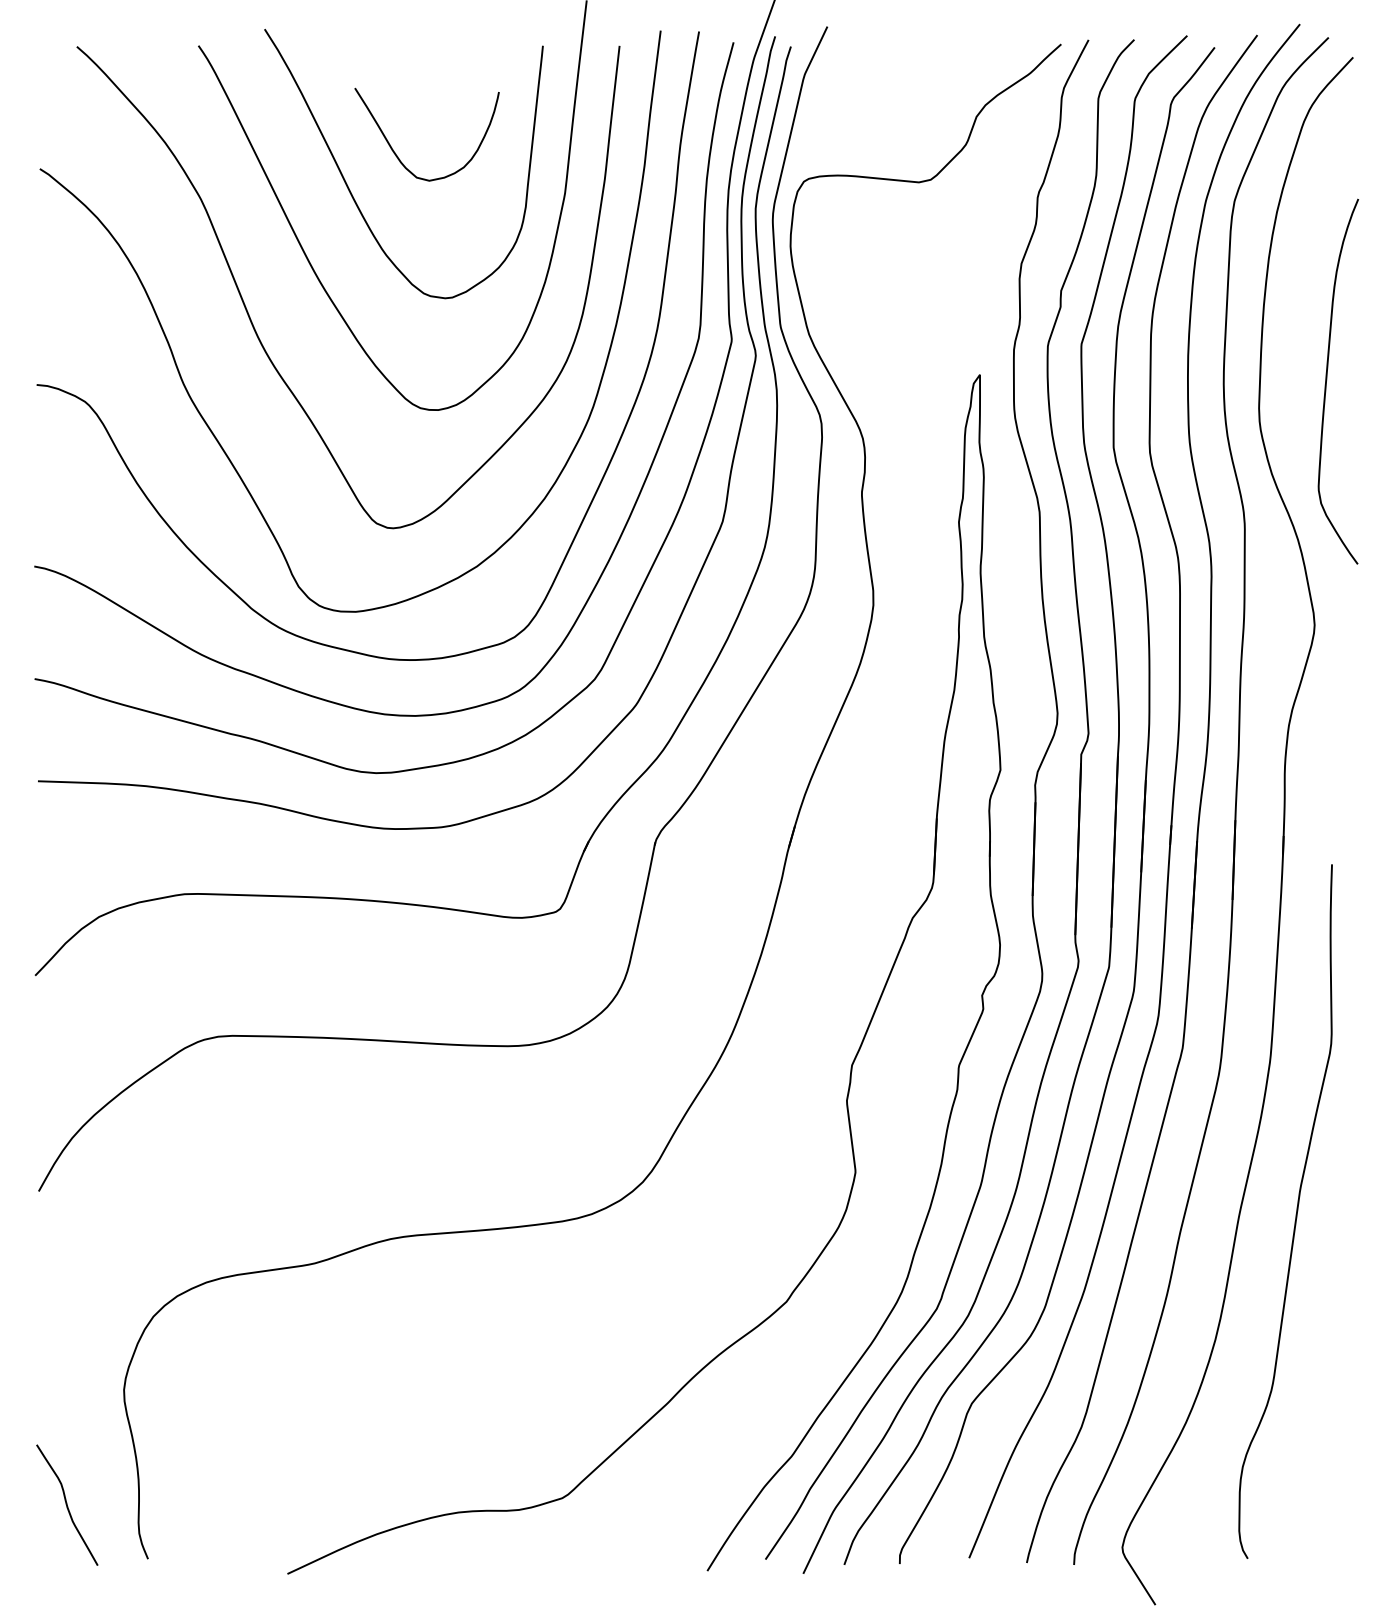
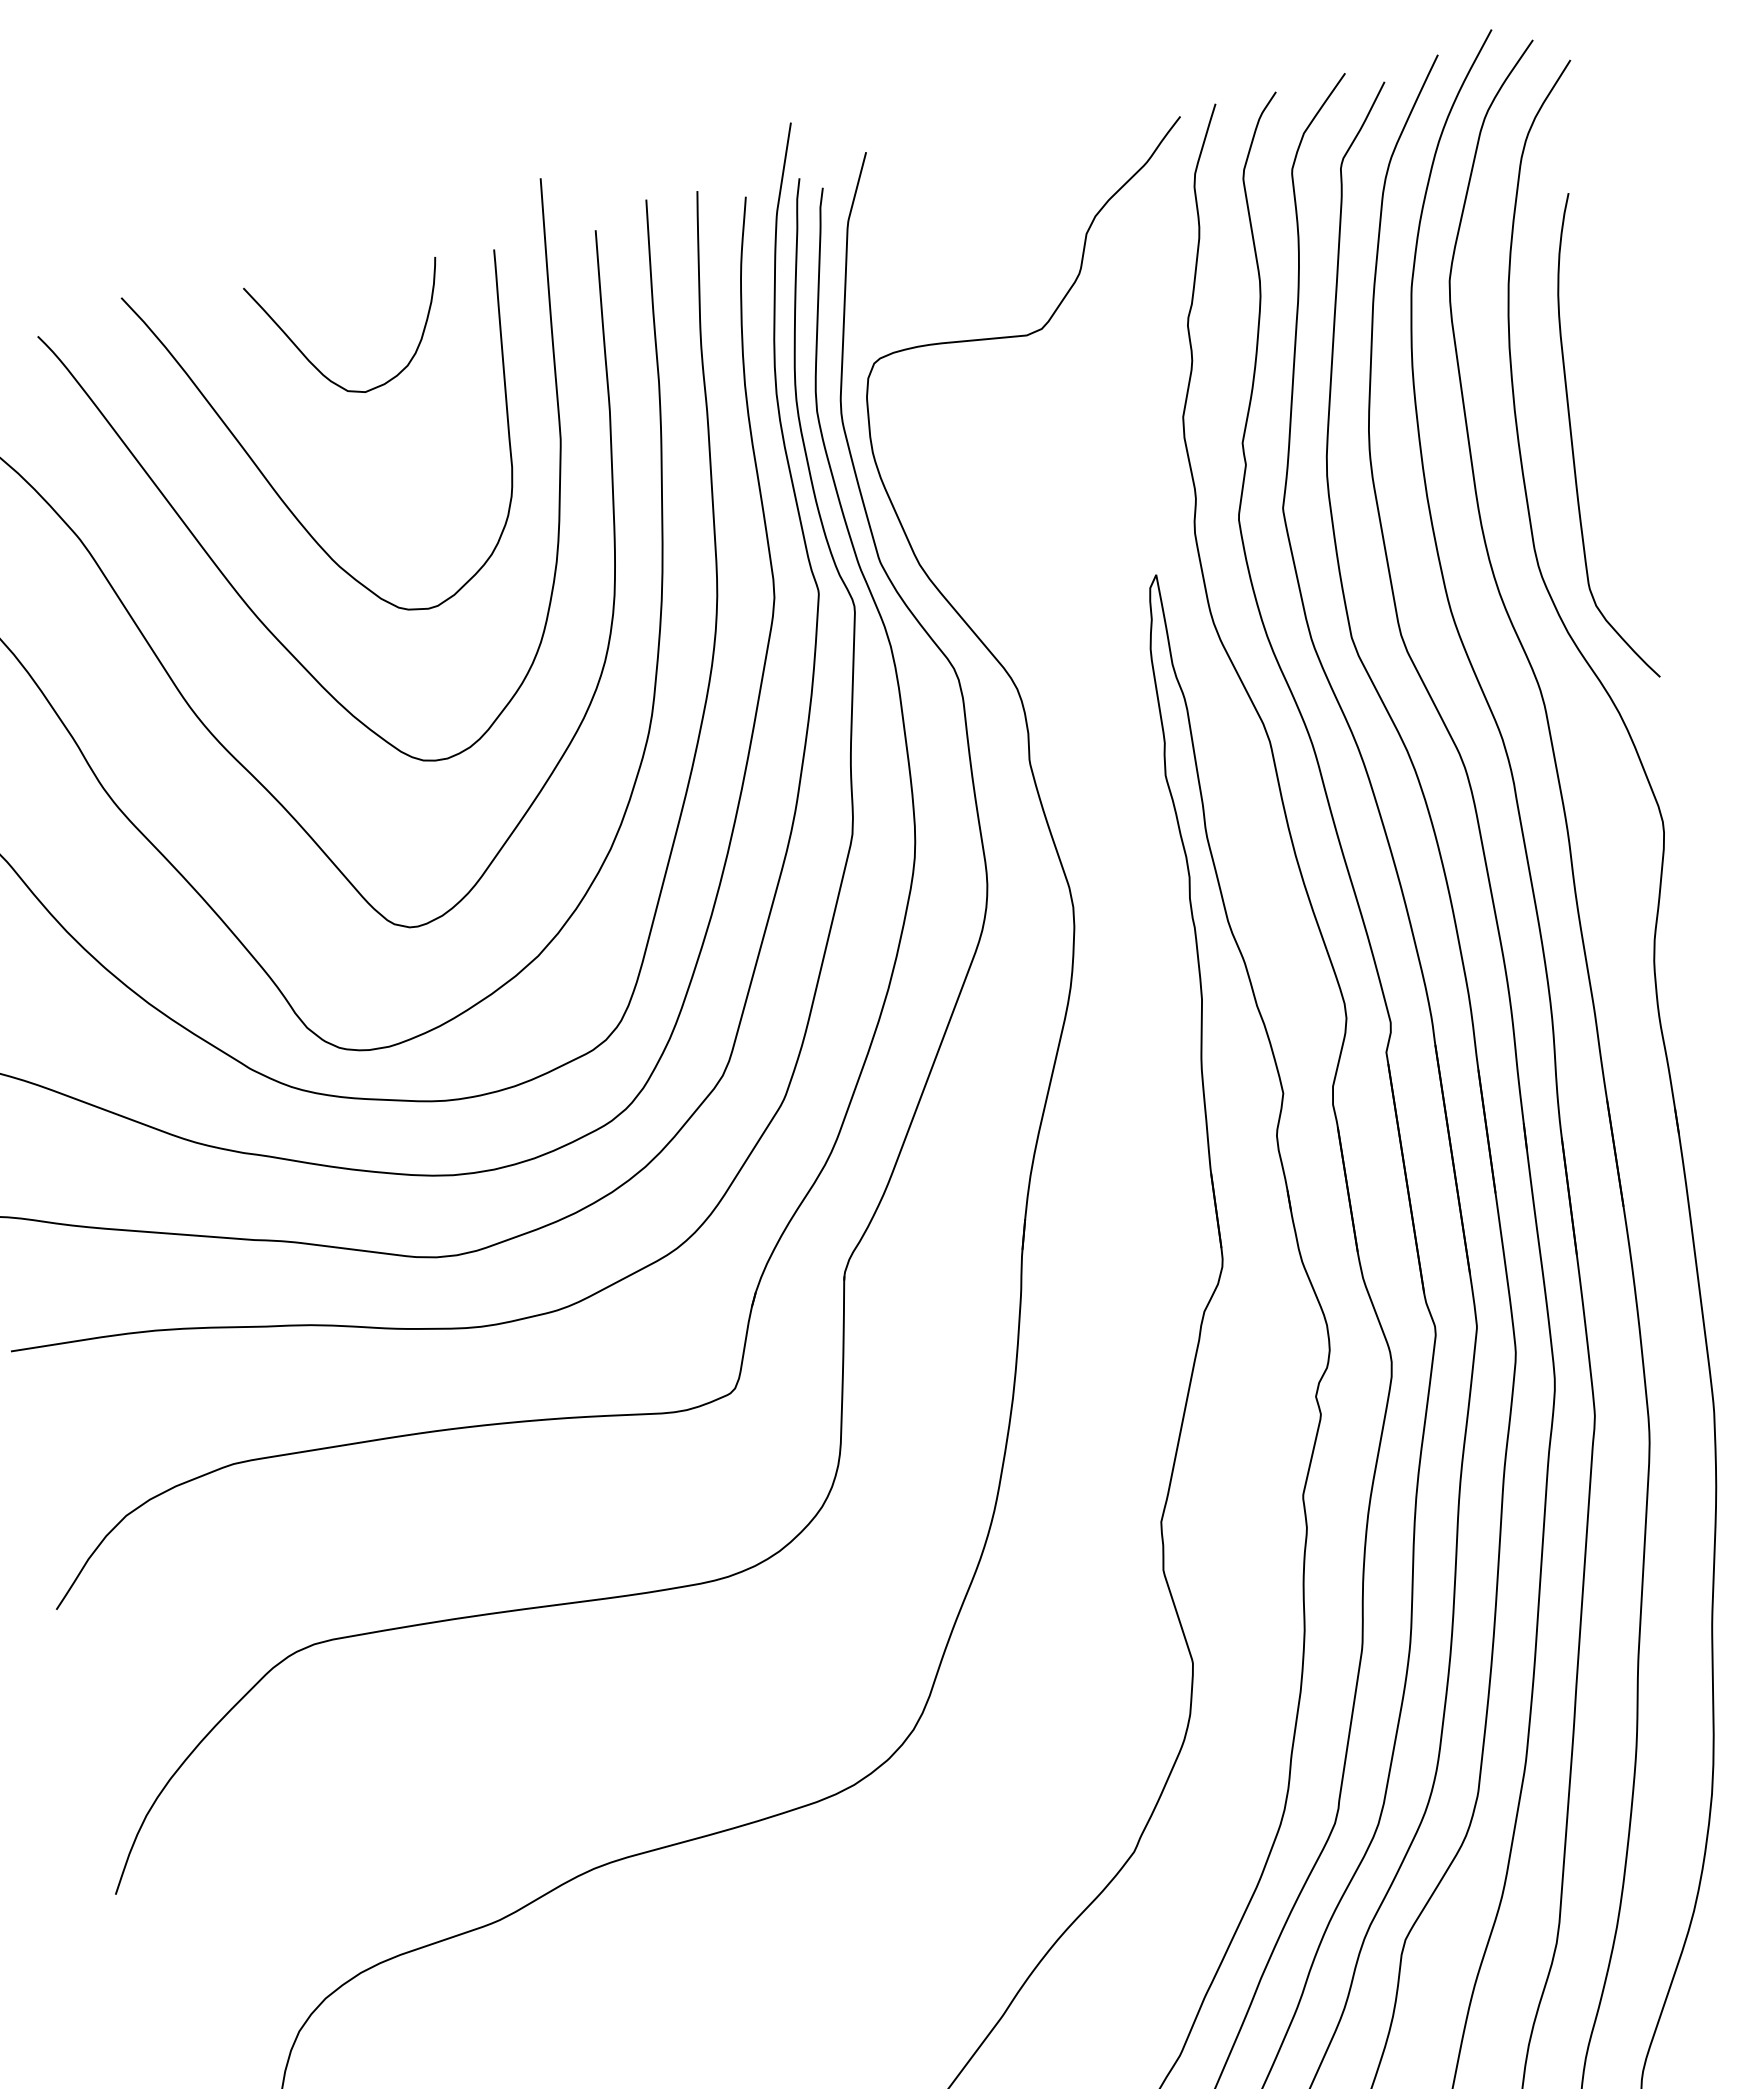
curve: (398, 156) -> (318, 367), moved
curve: (1327, 380) -> (1573, 441), moved

